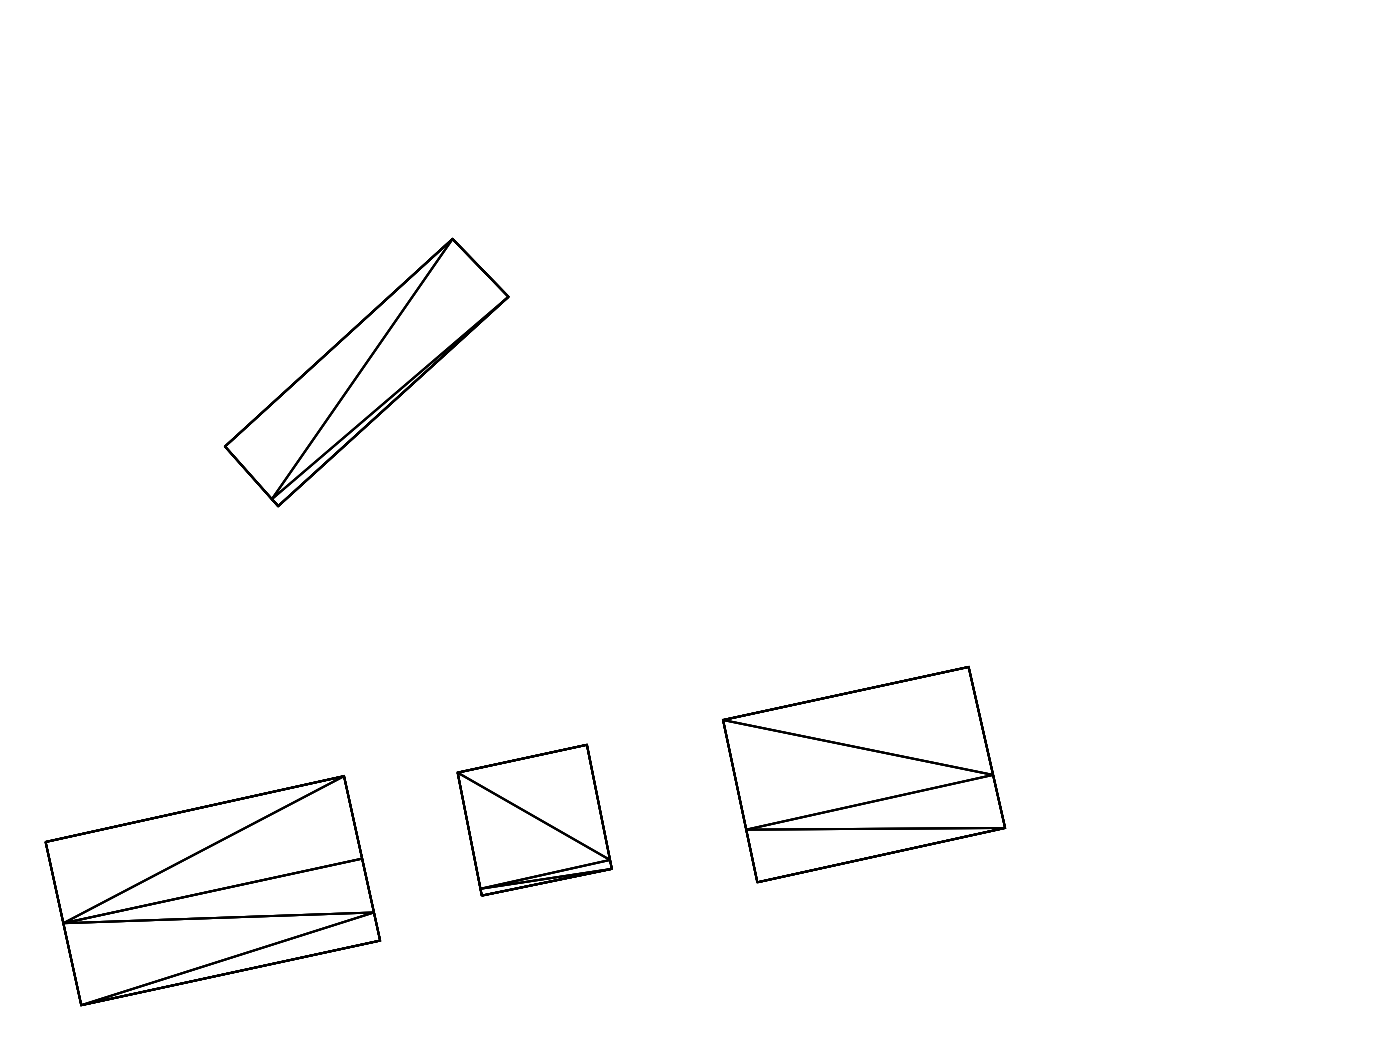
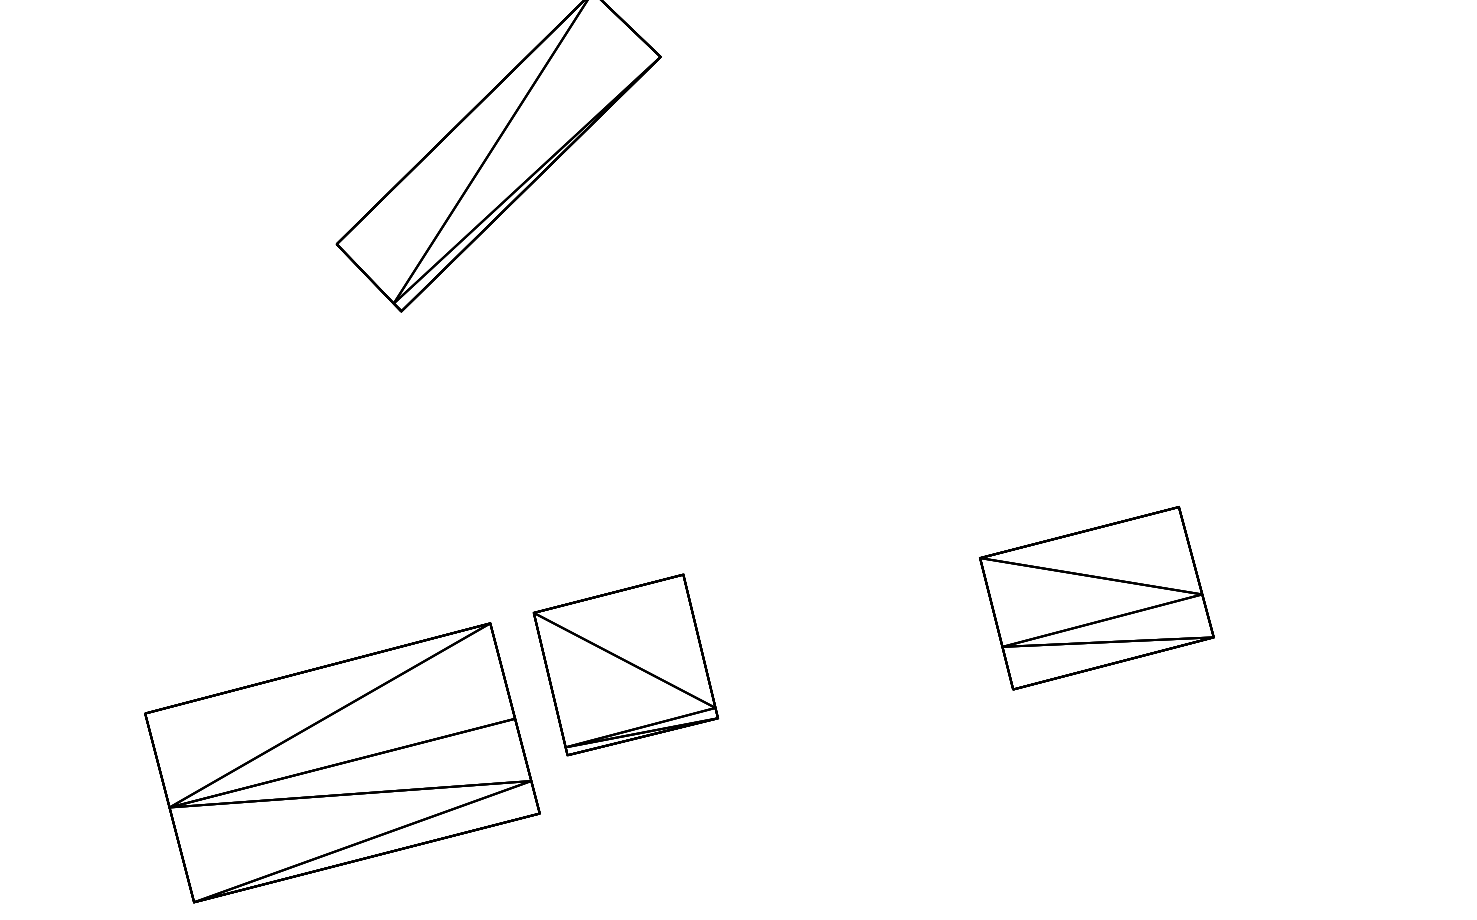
part: (864, 774) -> (1097, 598), size x0.7
part: (534, 819) -> (625, 664), moved

